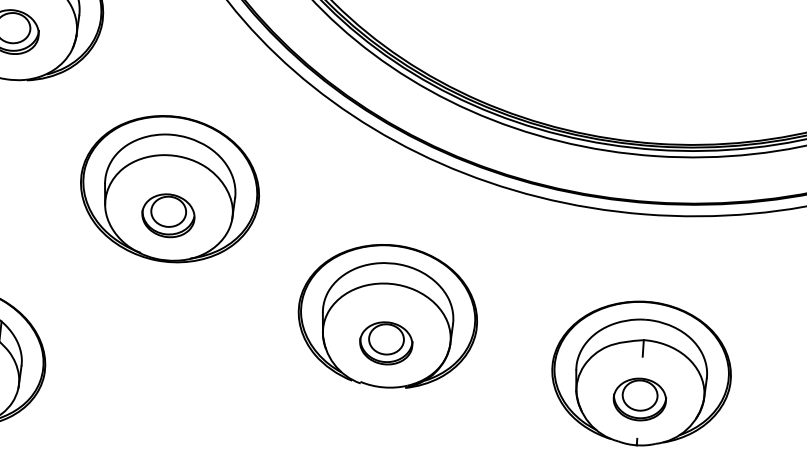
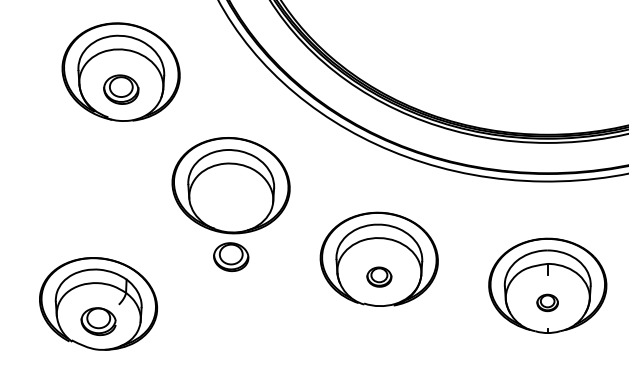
part: (168, 214) -> (231, 256), moved
part: (386, 342) -> (379, 276), size x0.7
part: (639, 398) -> (547, 302), size x0.6

